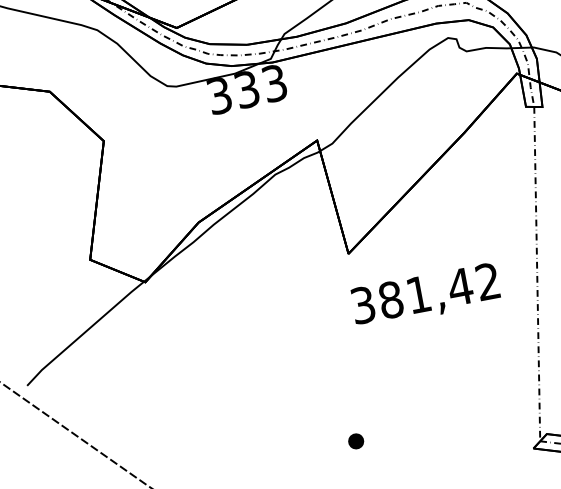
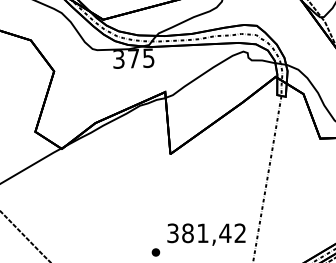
text: (261, 86) -> (141, 58), 333 -> 375
text: (425, 295) -> (206, 234), moved

